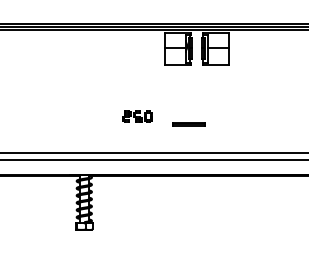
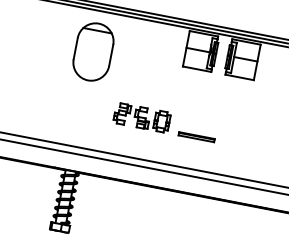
part: (83, 66) -> (93, 50), added
part: (137, 116) -> (141, 117), size x1.67

